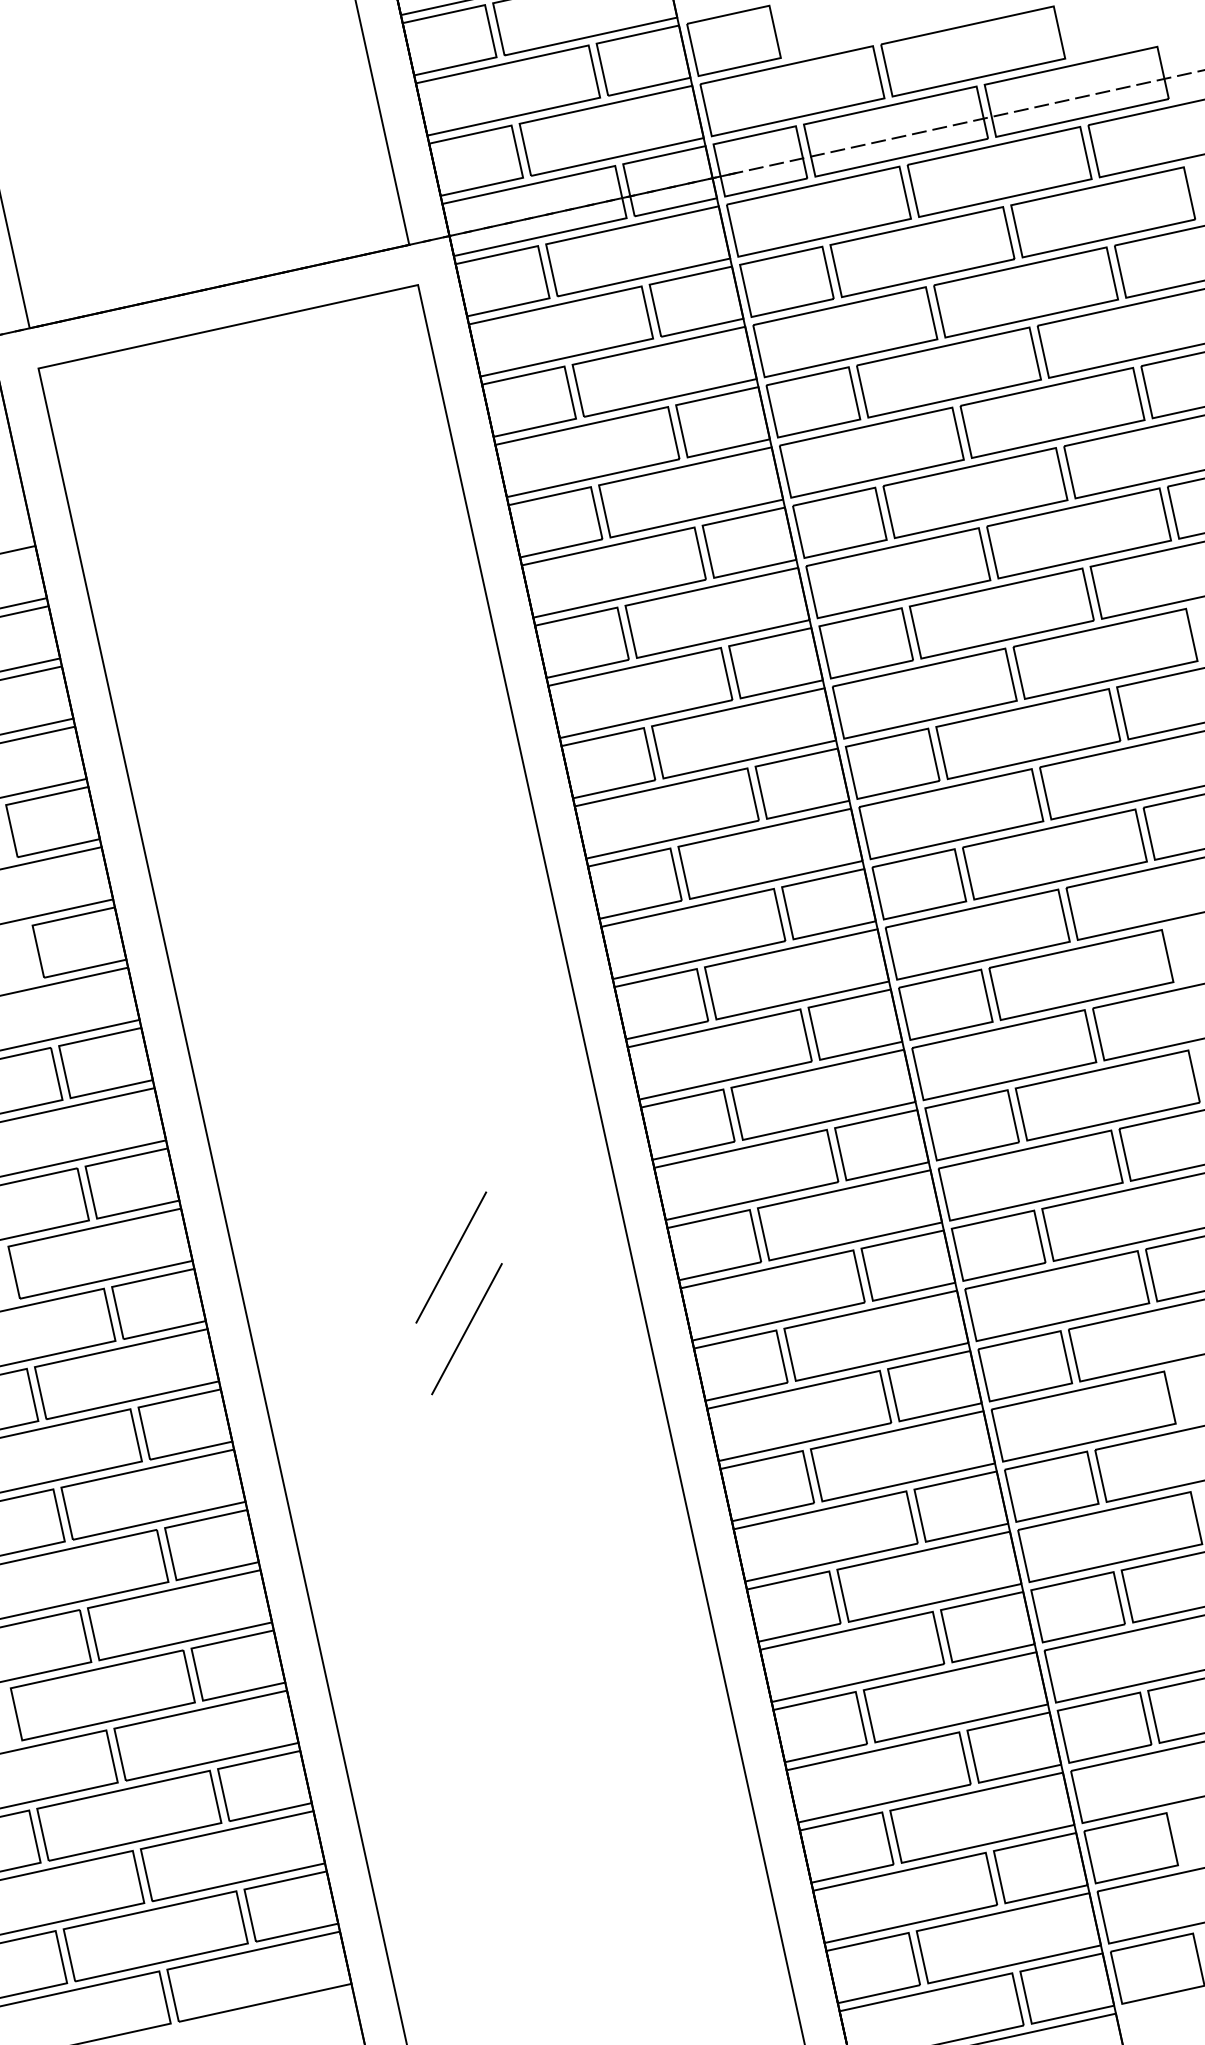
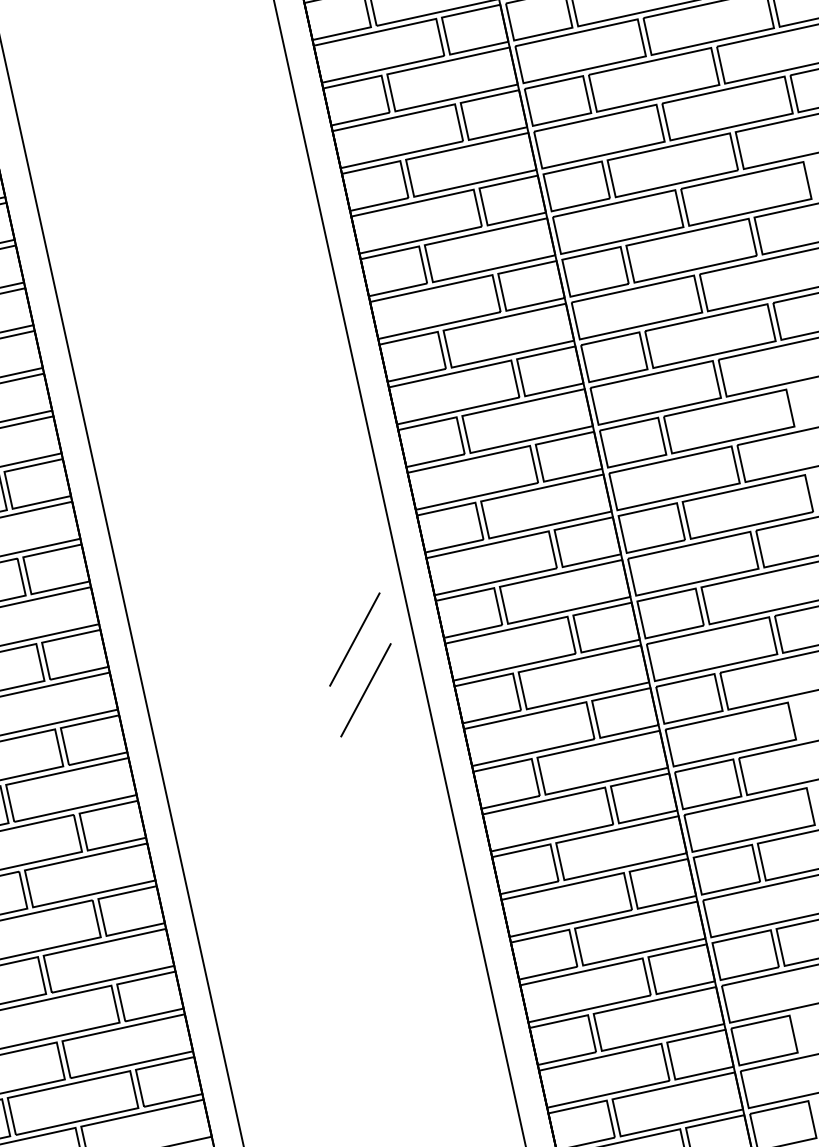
part: (440, 1280) -> (347, 655), moved

